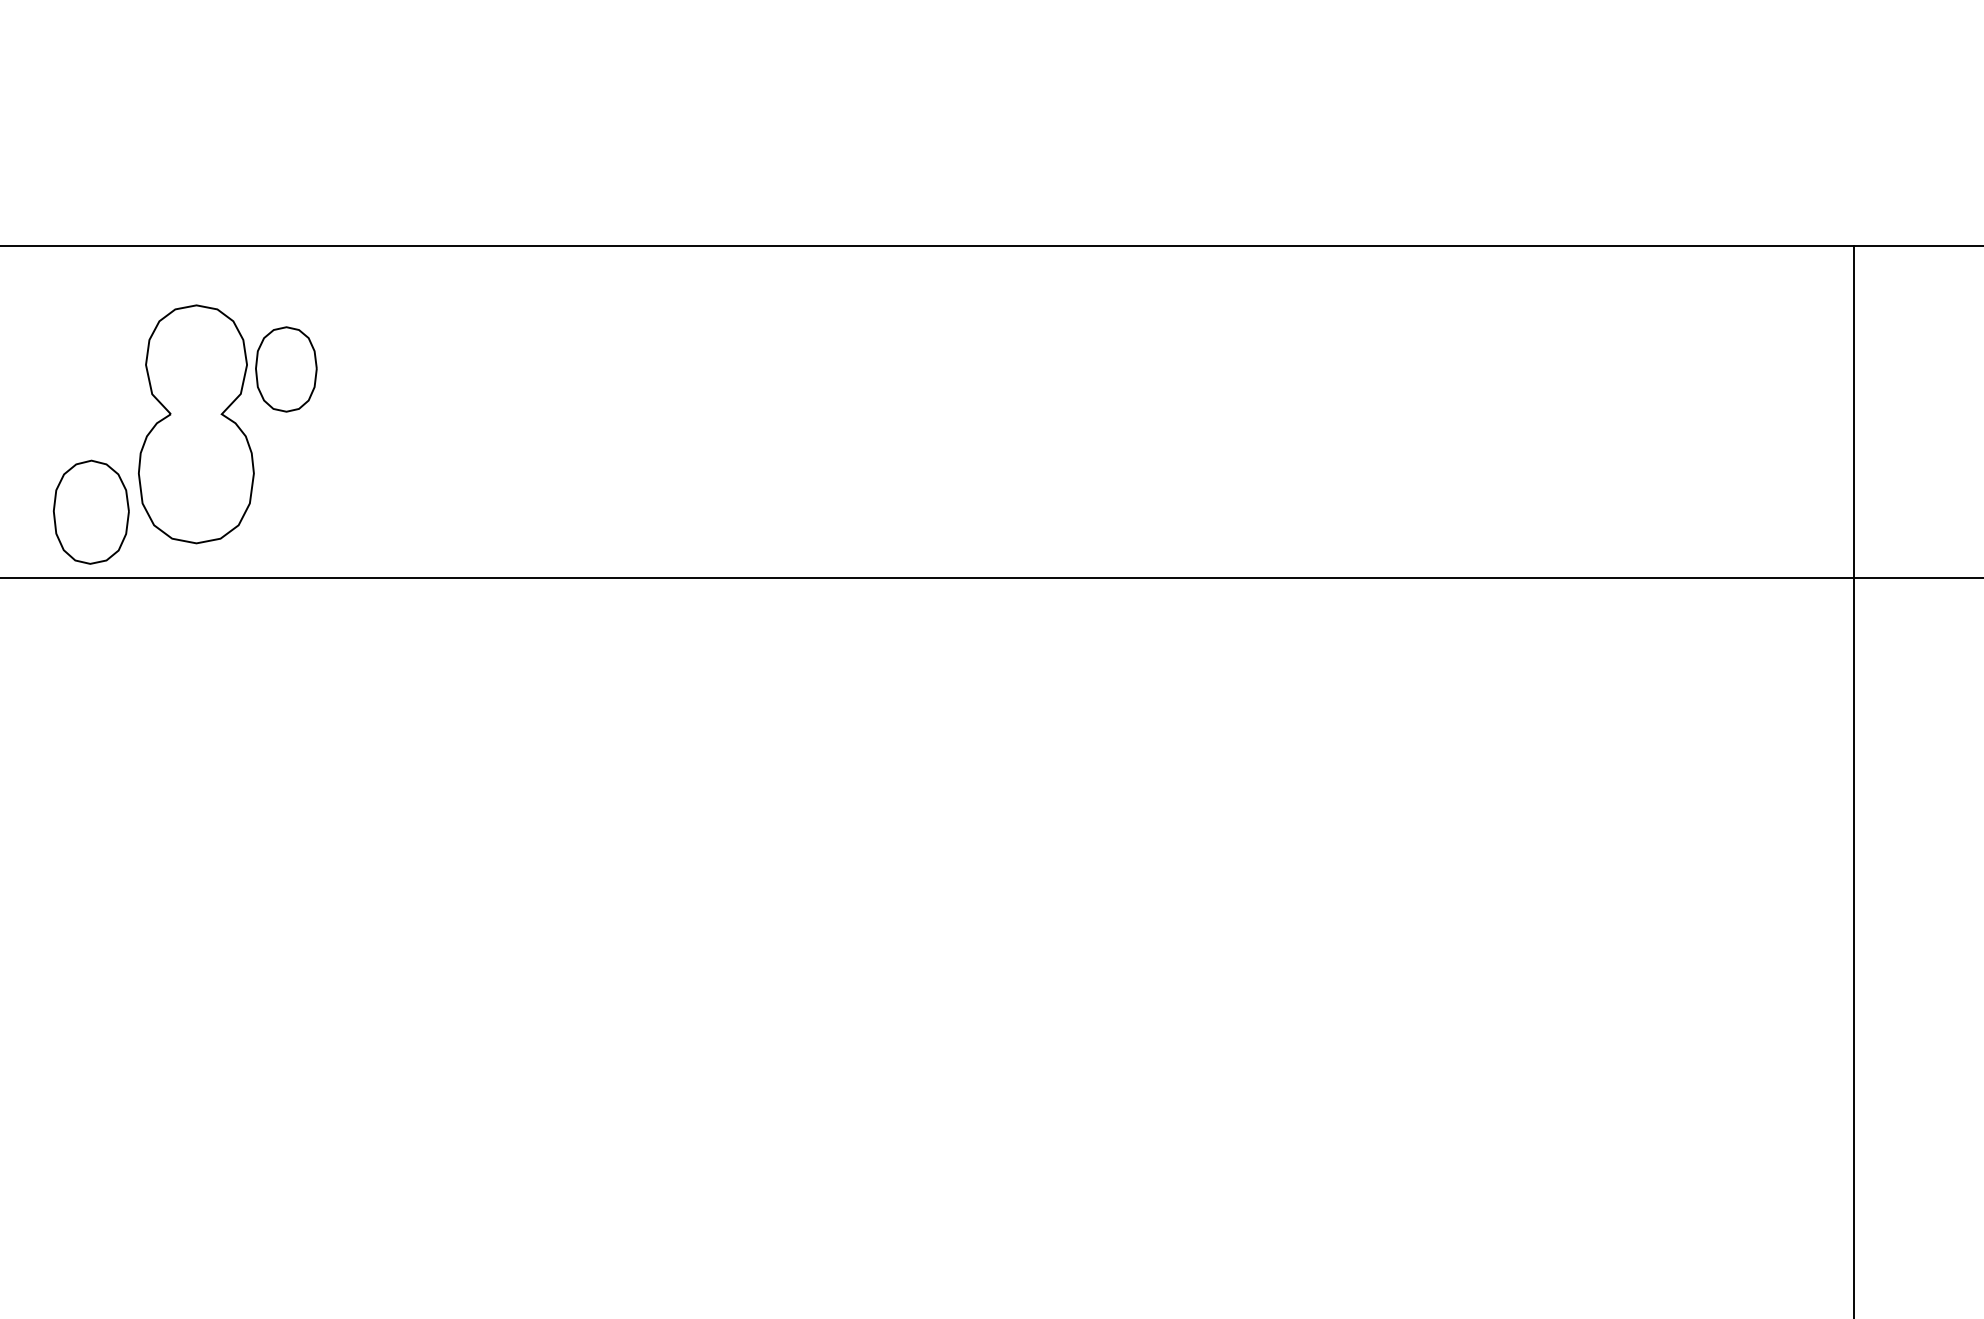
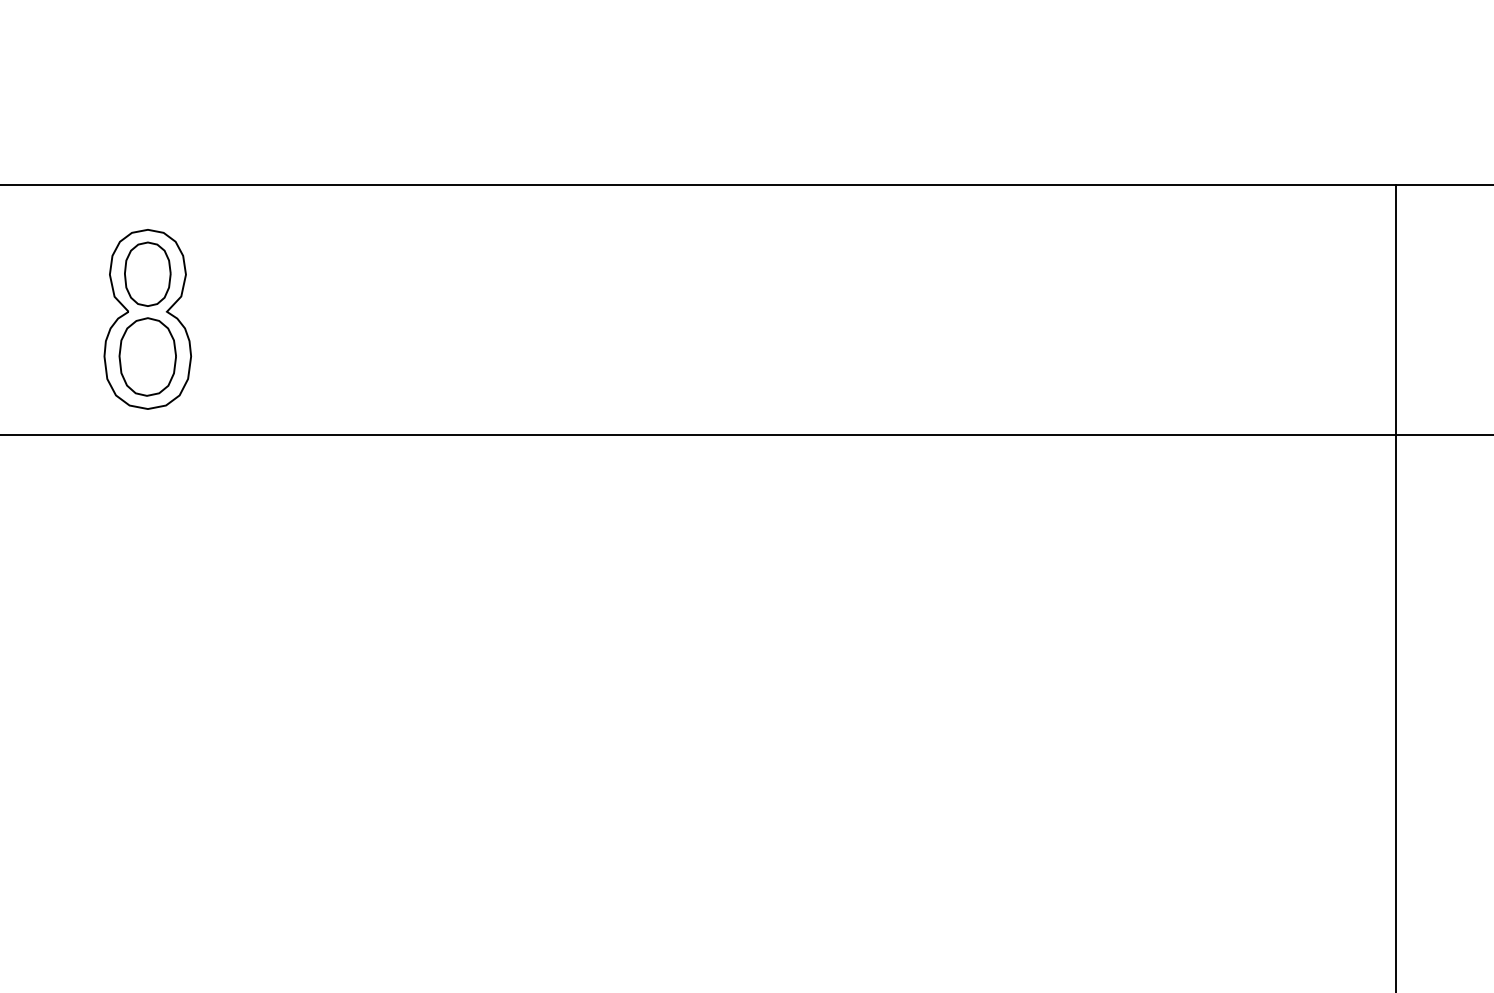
part: (286, 369) -> (147, 274), moved
part: (90, 511) -> (147, 356), moved

